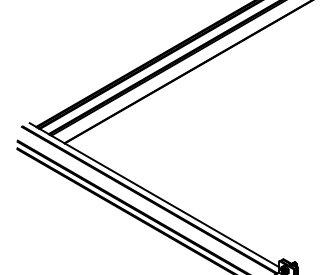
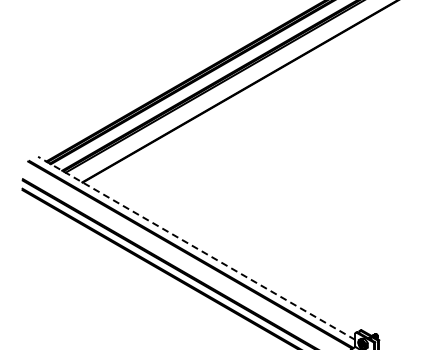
line: (154, 195) -> (196, 248), solid -> dashed

